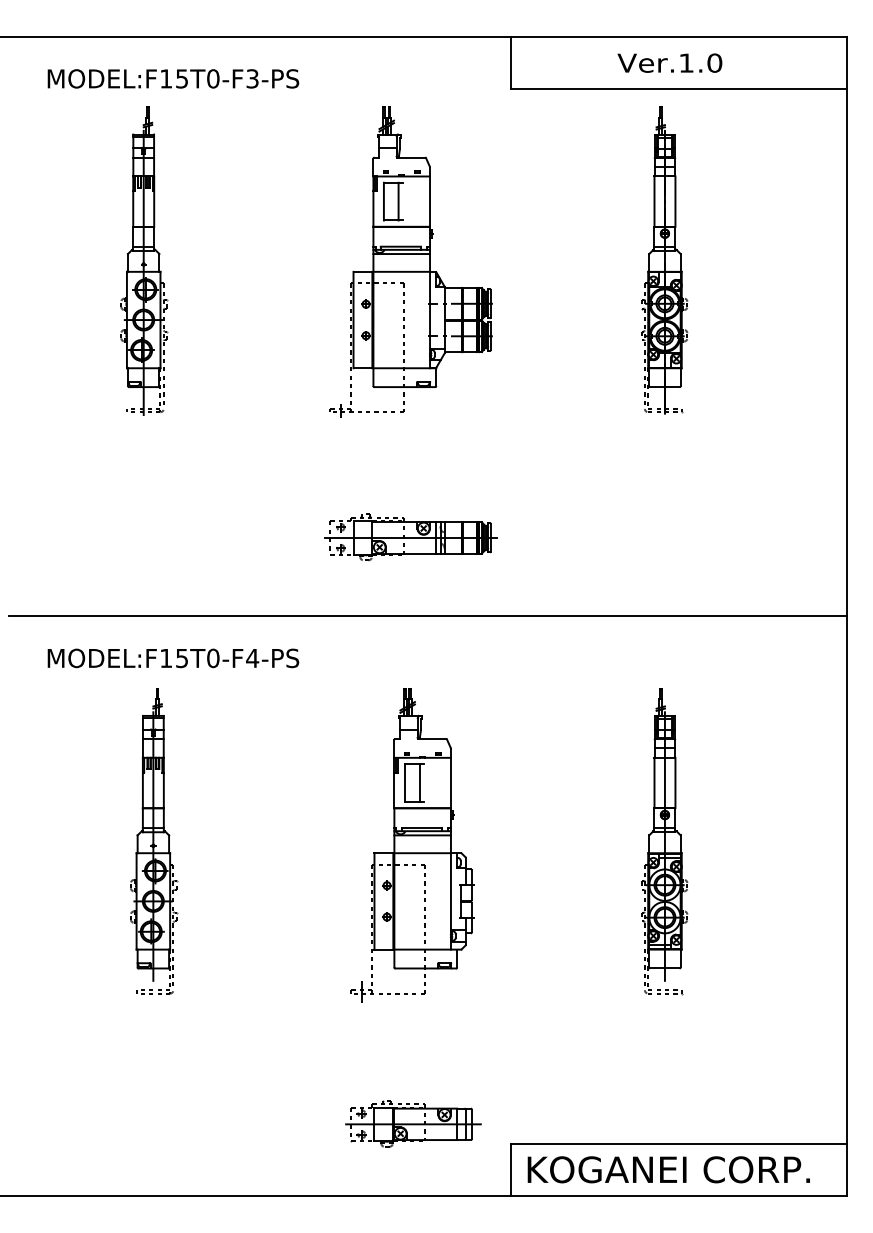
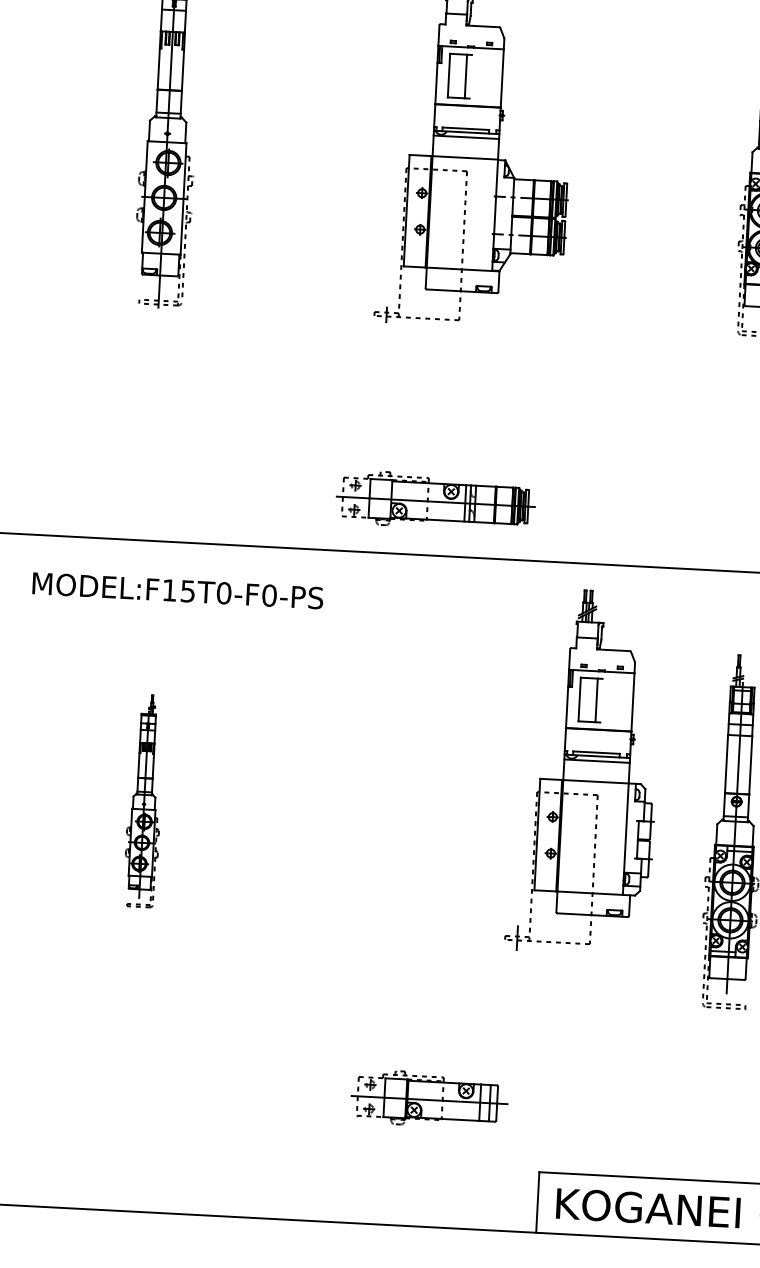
part: (410, 537) -> (435, 501), moved
text: (252, 658) -> (269, 595), MODEL:F15T0-F4-PS -> MODEL:F15T0-F0-PS
part: (154, 841) -> (145, 801), size x0.6
part: (412, 845) -> (584, 772), moved
part: (413, 1123) -> (429, 1099), moved

